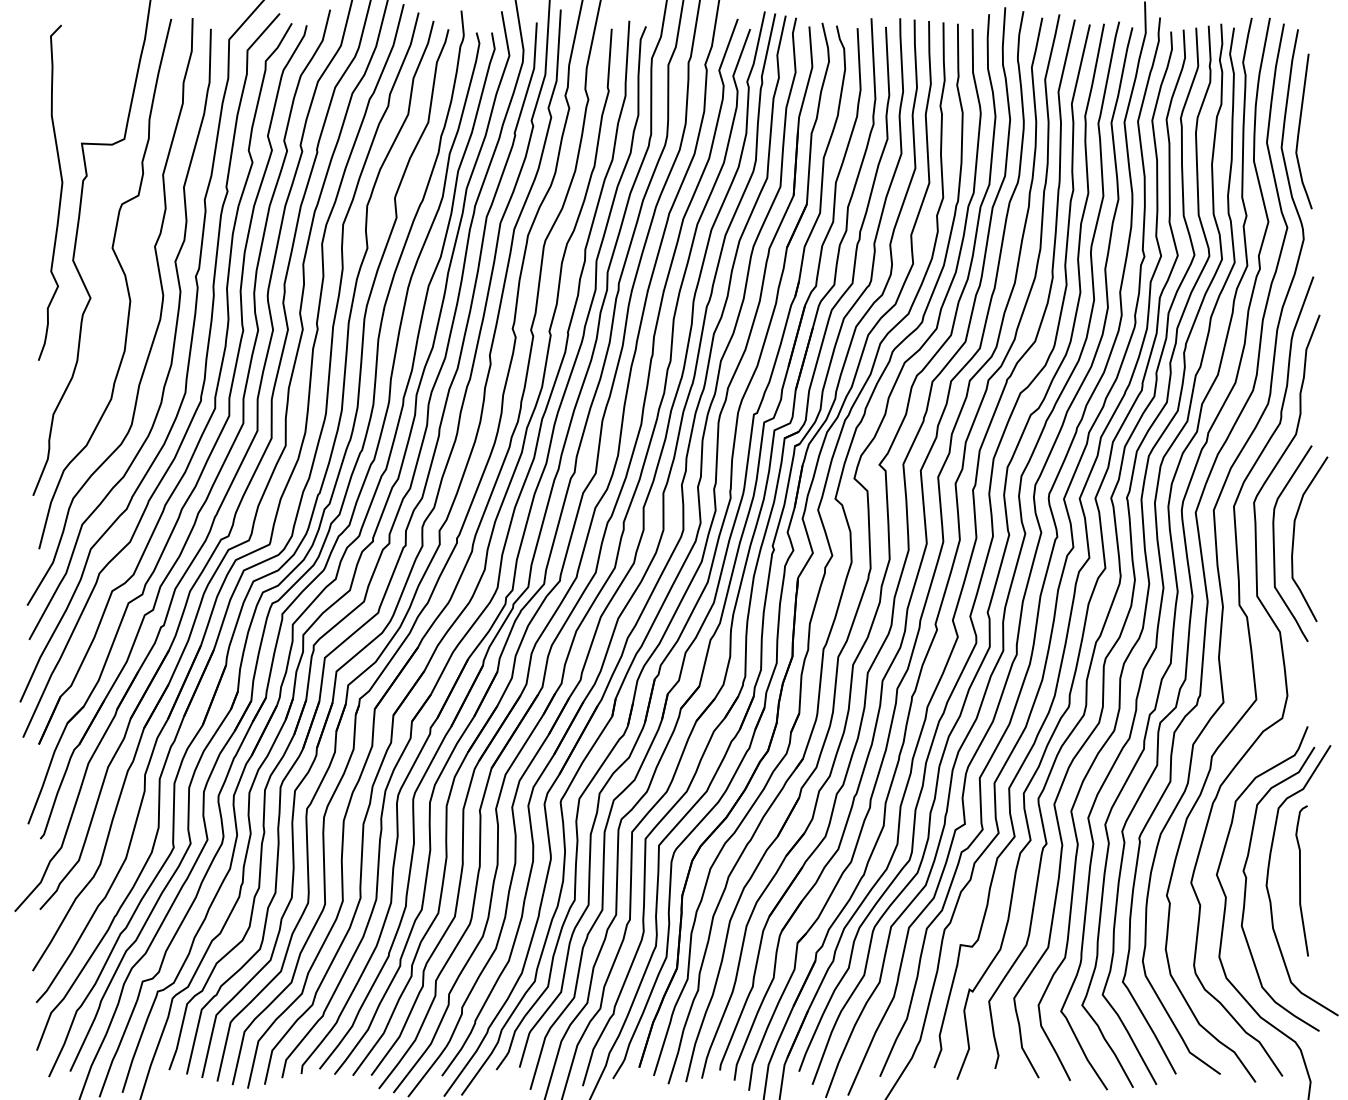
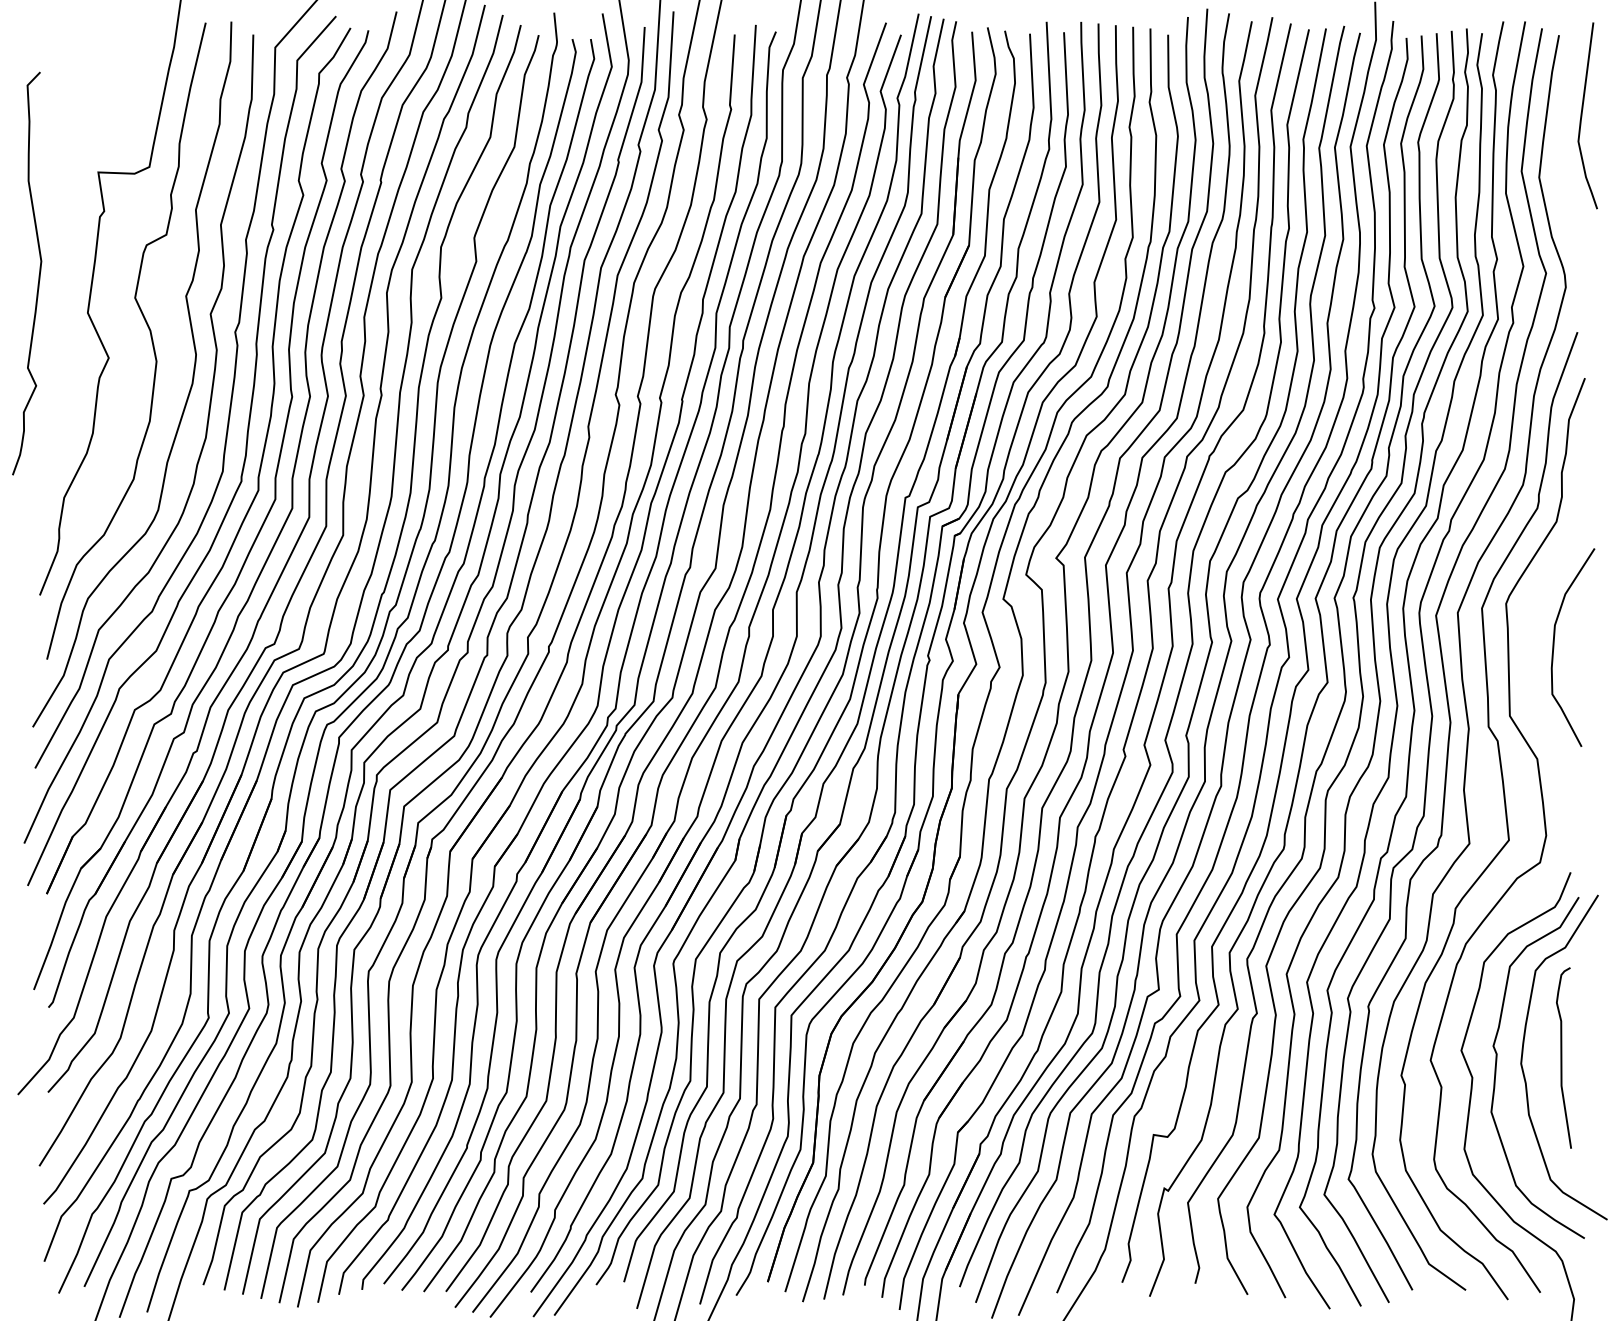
curve: (1299, 131) -> (1582, 115), moved
curve: (60, 192) -> (39, 273), moved
curve: (1274, 543) -> (1530, 652), removed

